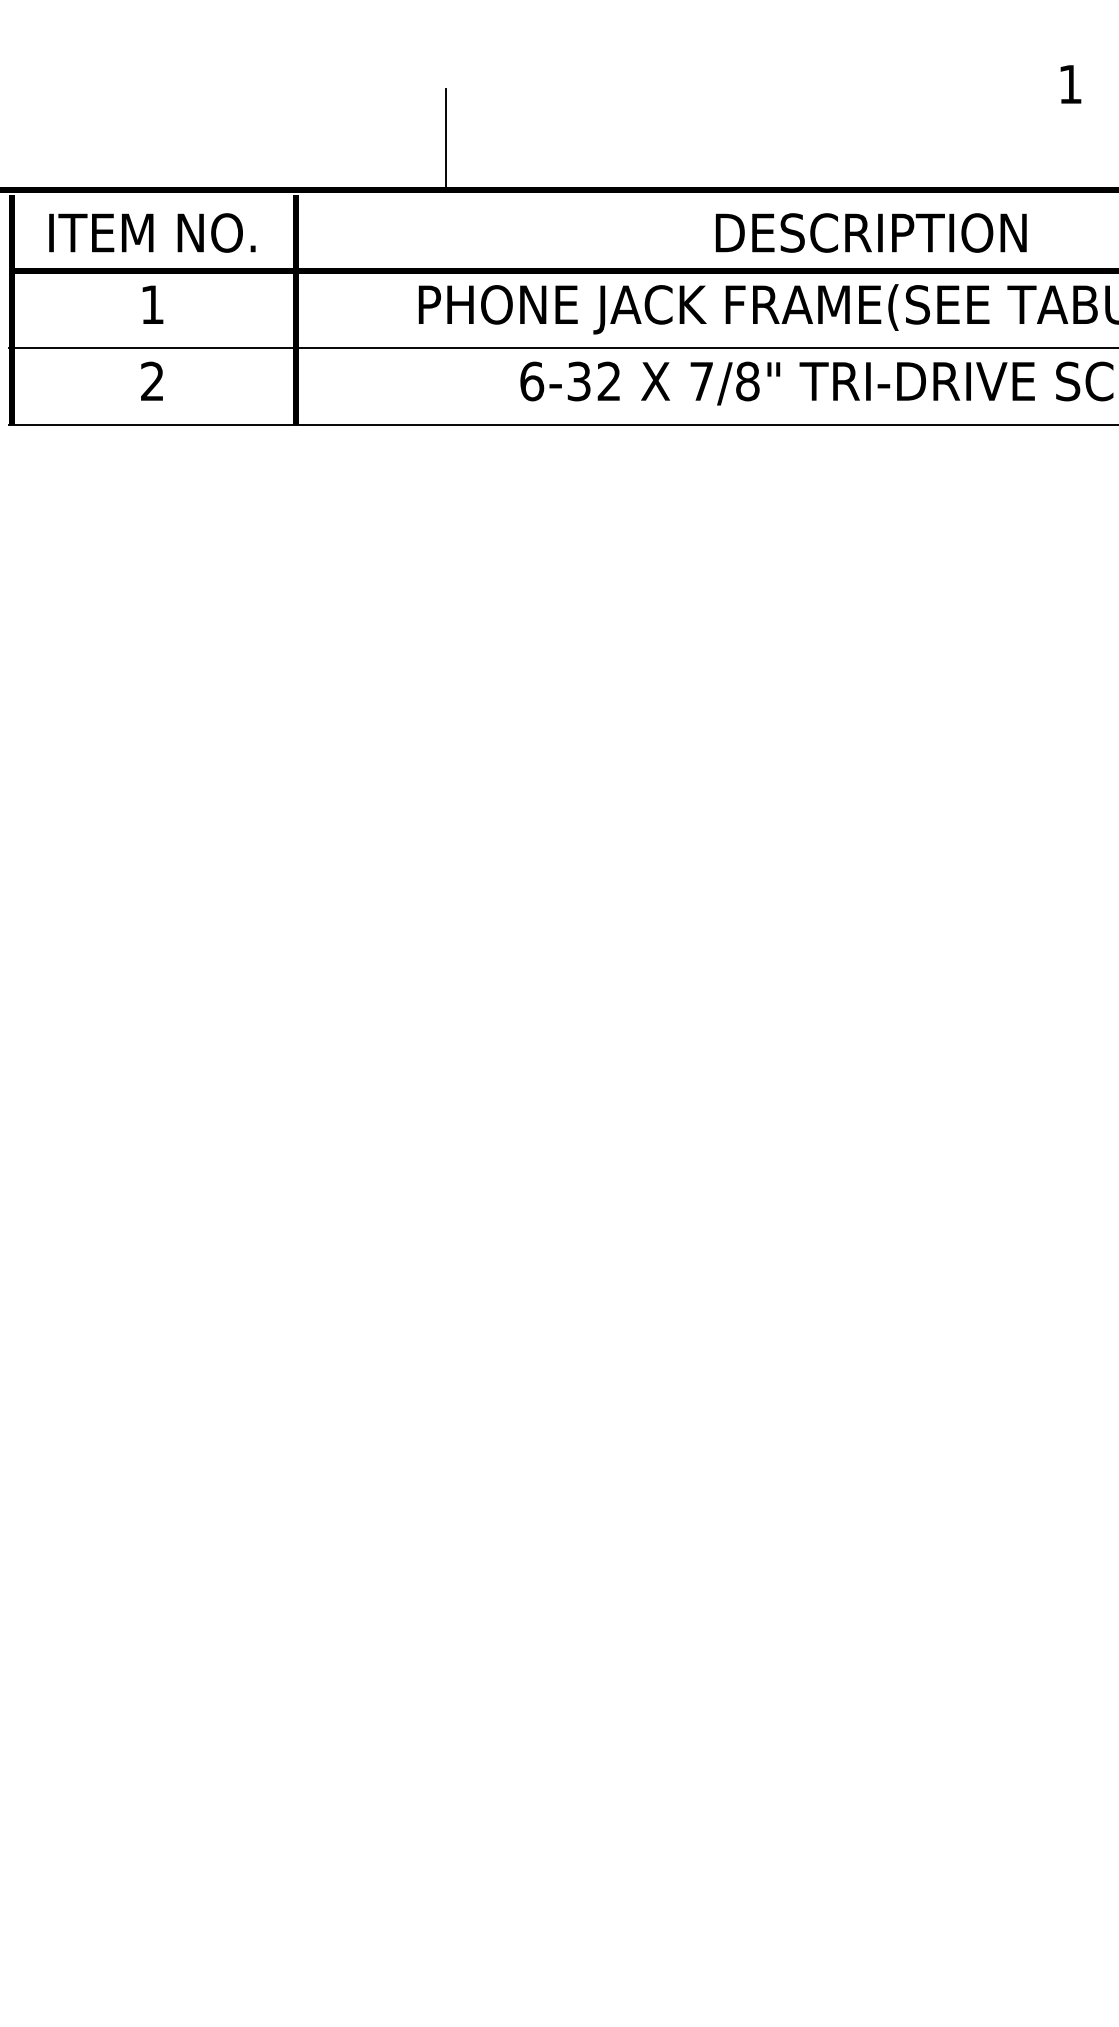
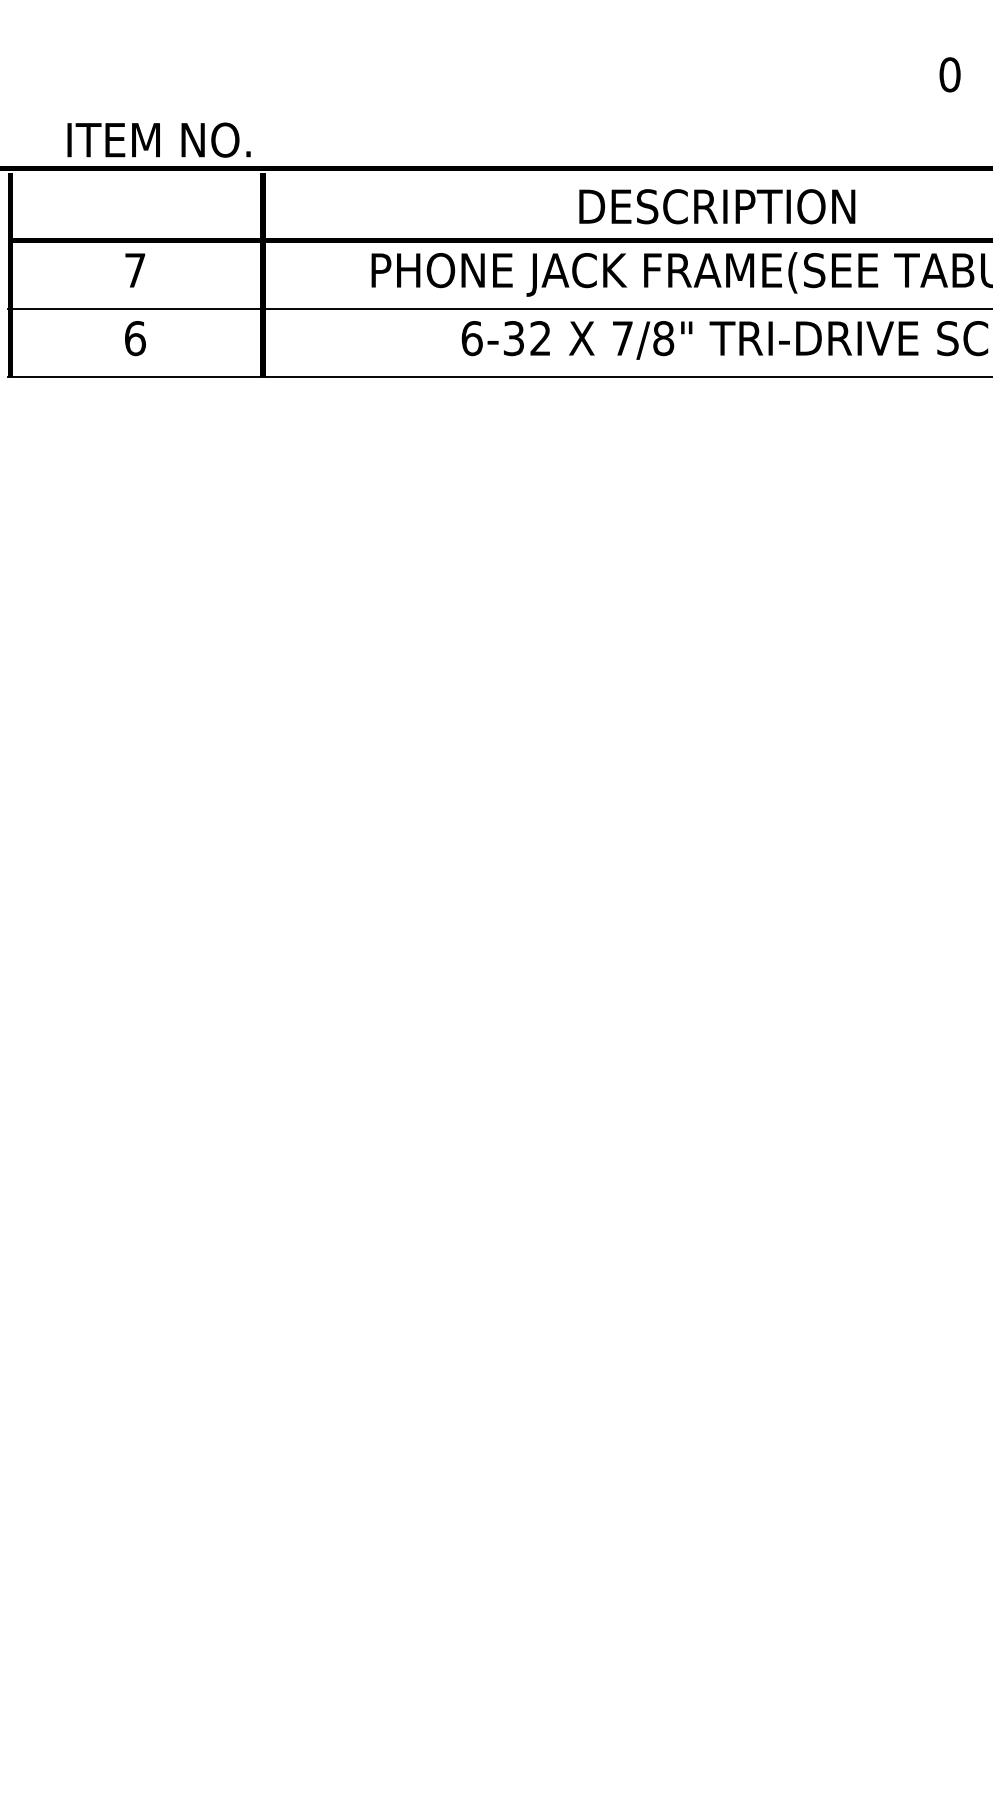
text: (1070, 84) -> (950, 74), 1 -> 0
line: (446, 139) -> (396, 123), removed
text: (152, 232) -> (159, 139), moved
text: (871, 232) -> (717, 206), moved
text: (152, 304) -> (135, 270), 1 -> 7
text: (152, 381) -> (135, 338), 2 -> 6

